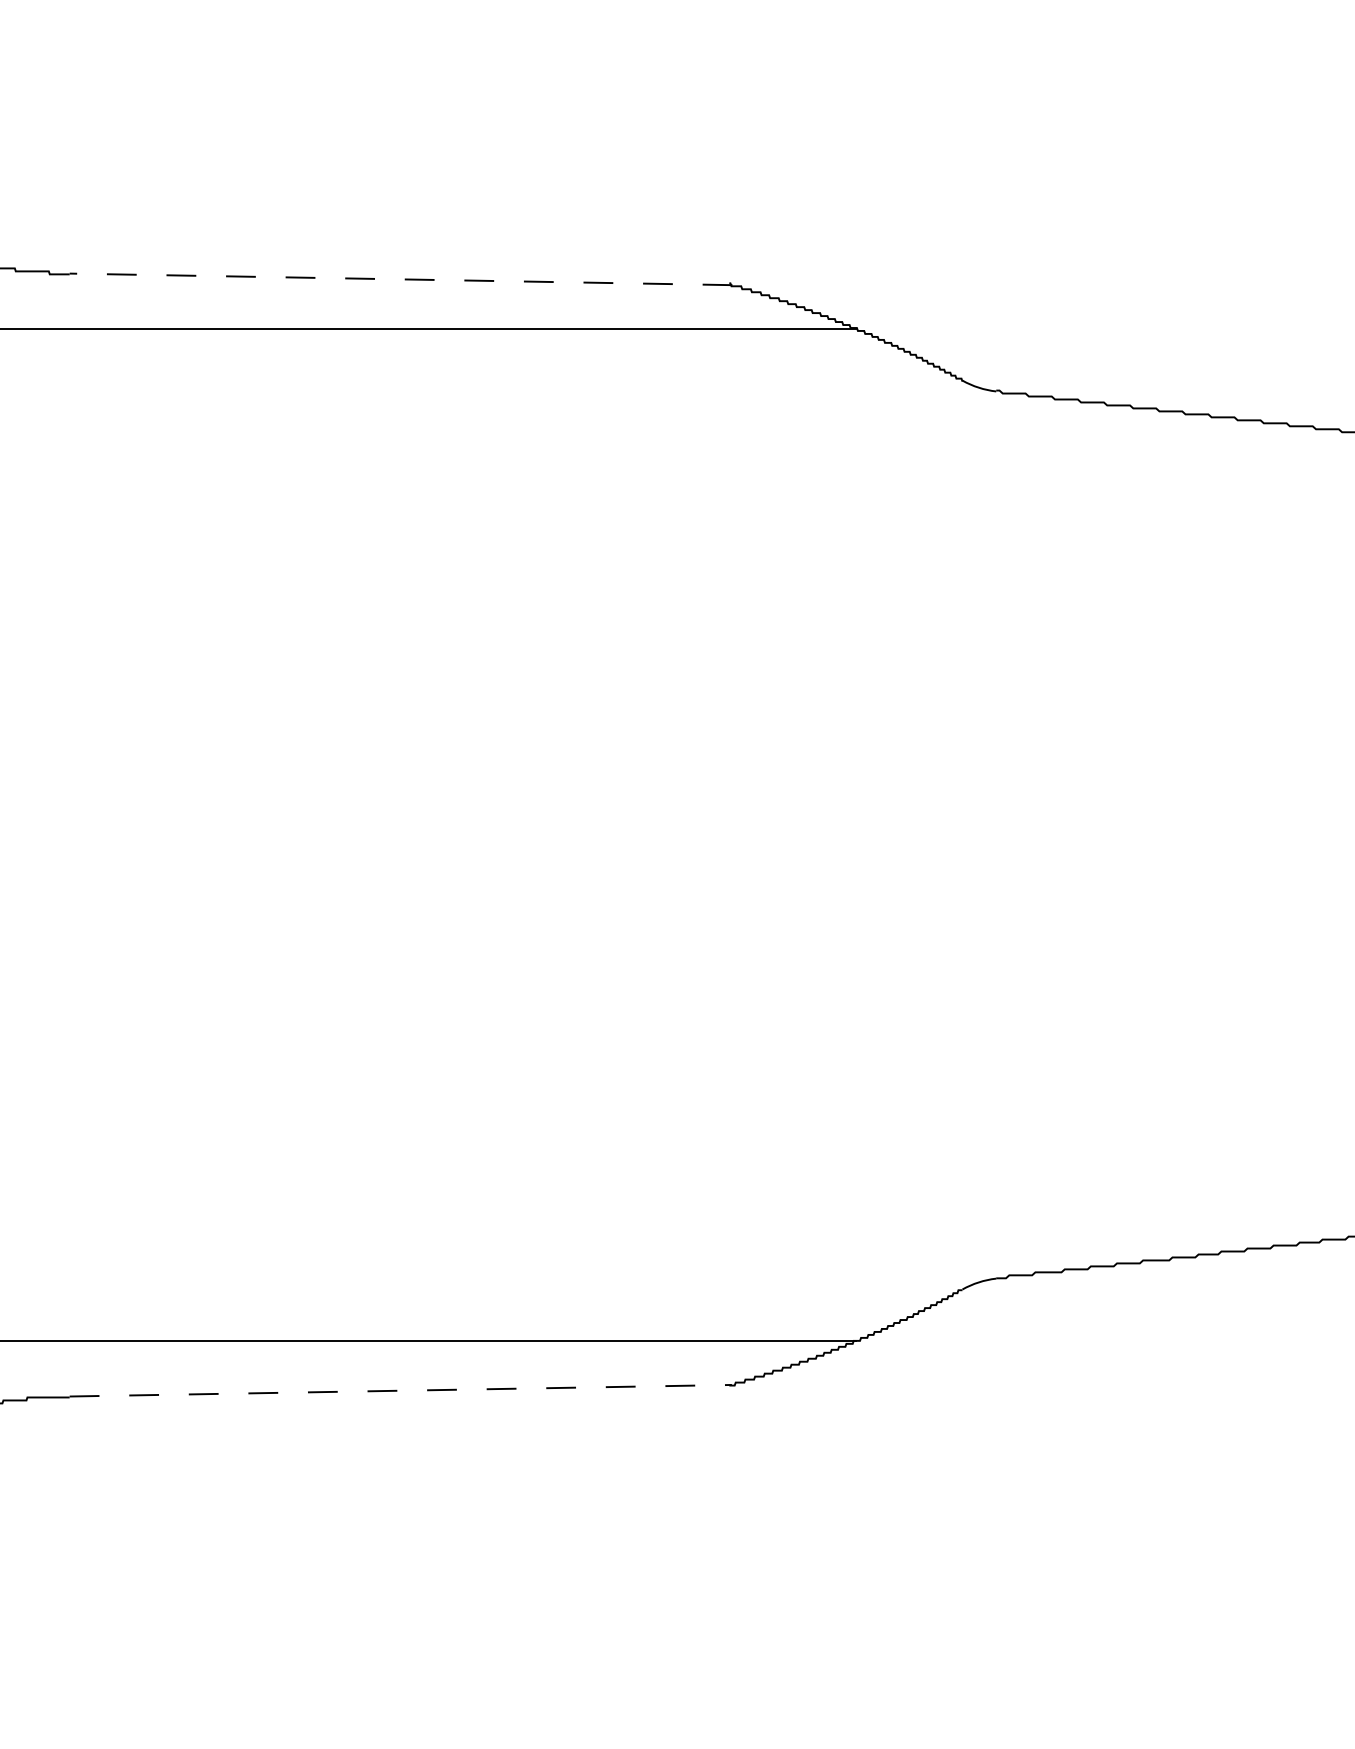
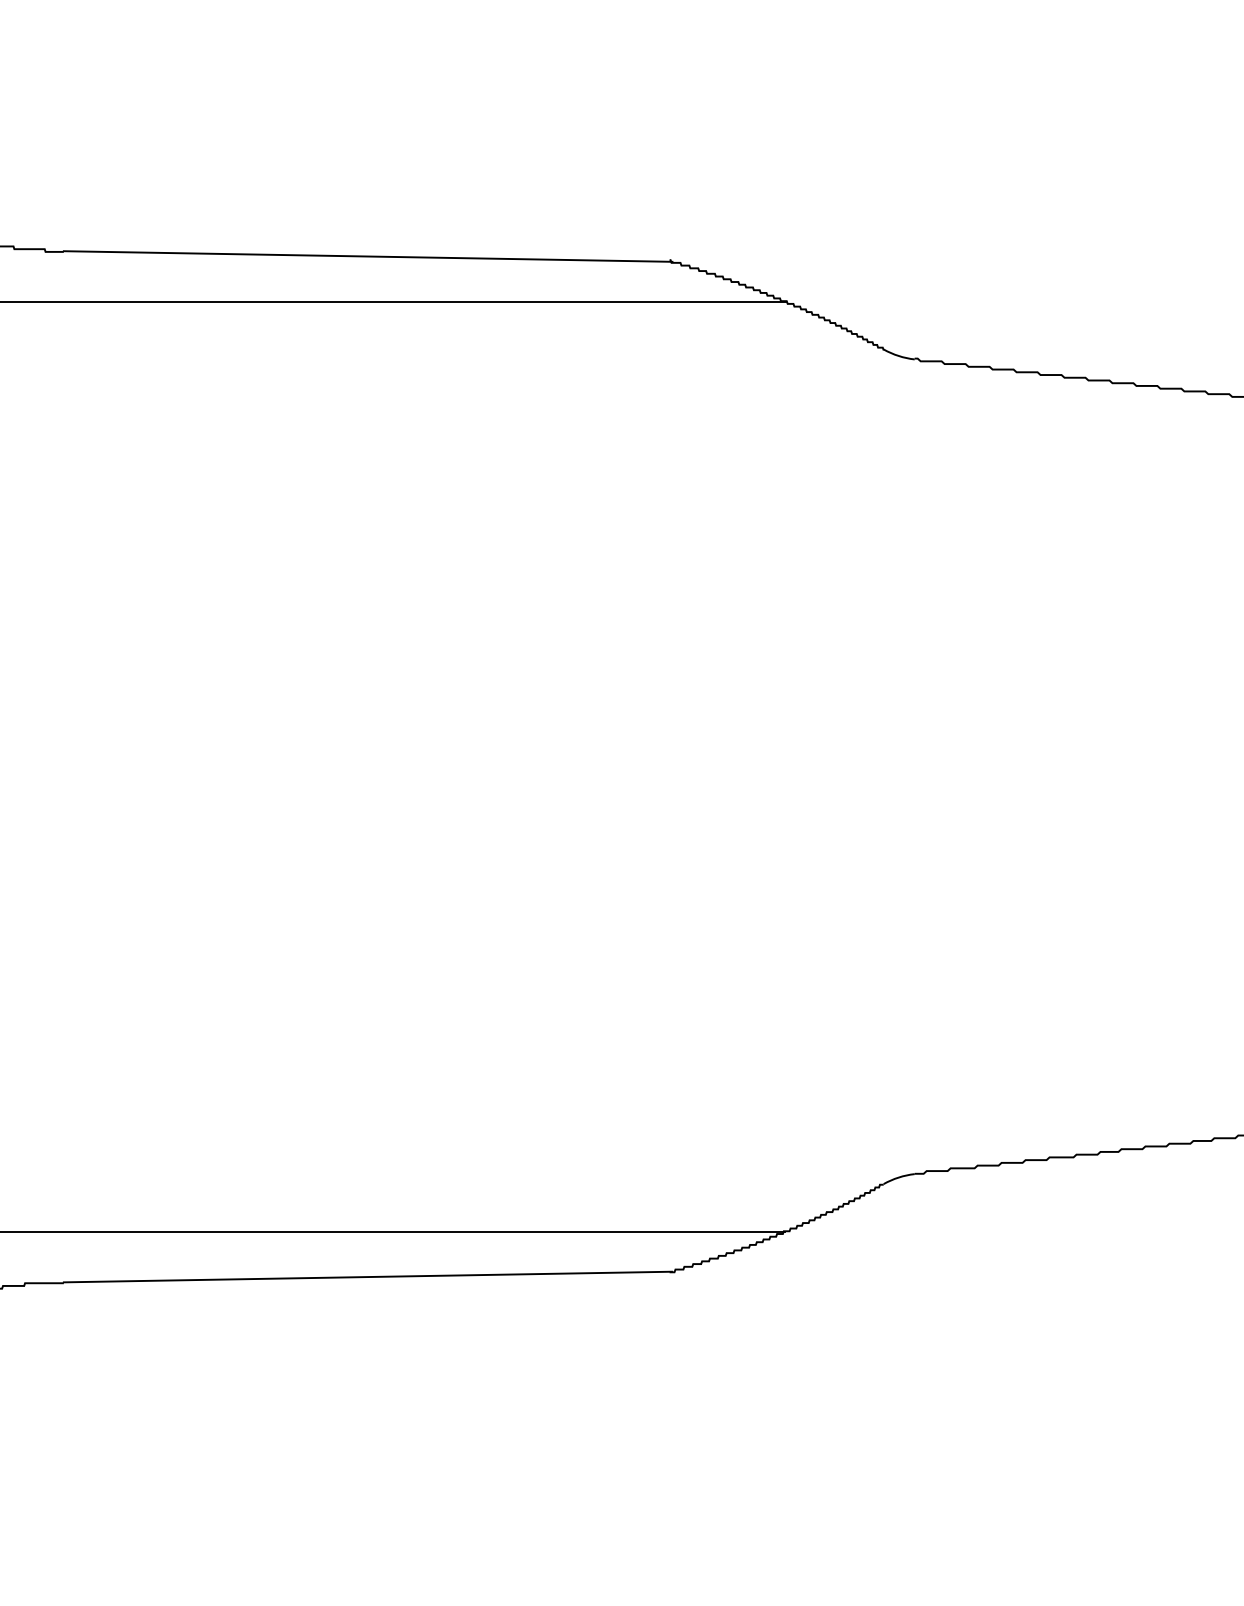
line: (400, 279) -> (367, 256), dashed -> solid
line: (401, 1391) -> (368, 1277), dashed -> solid

